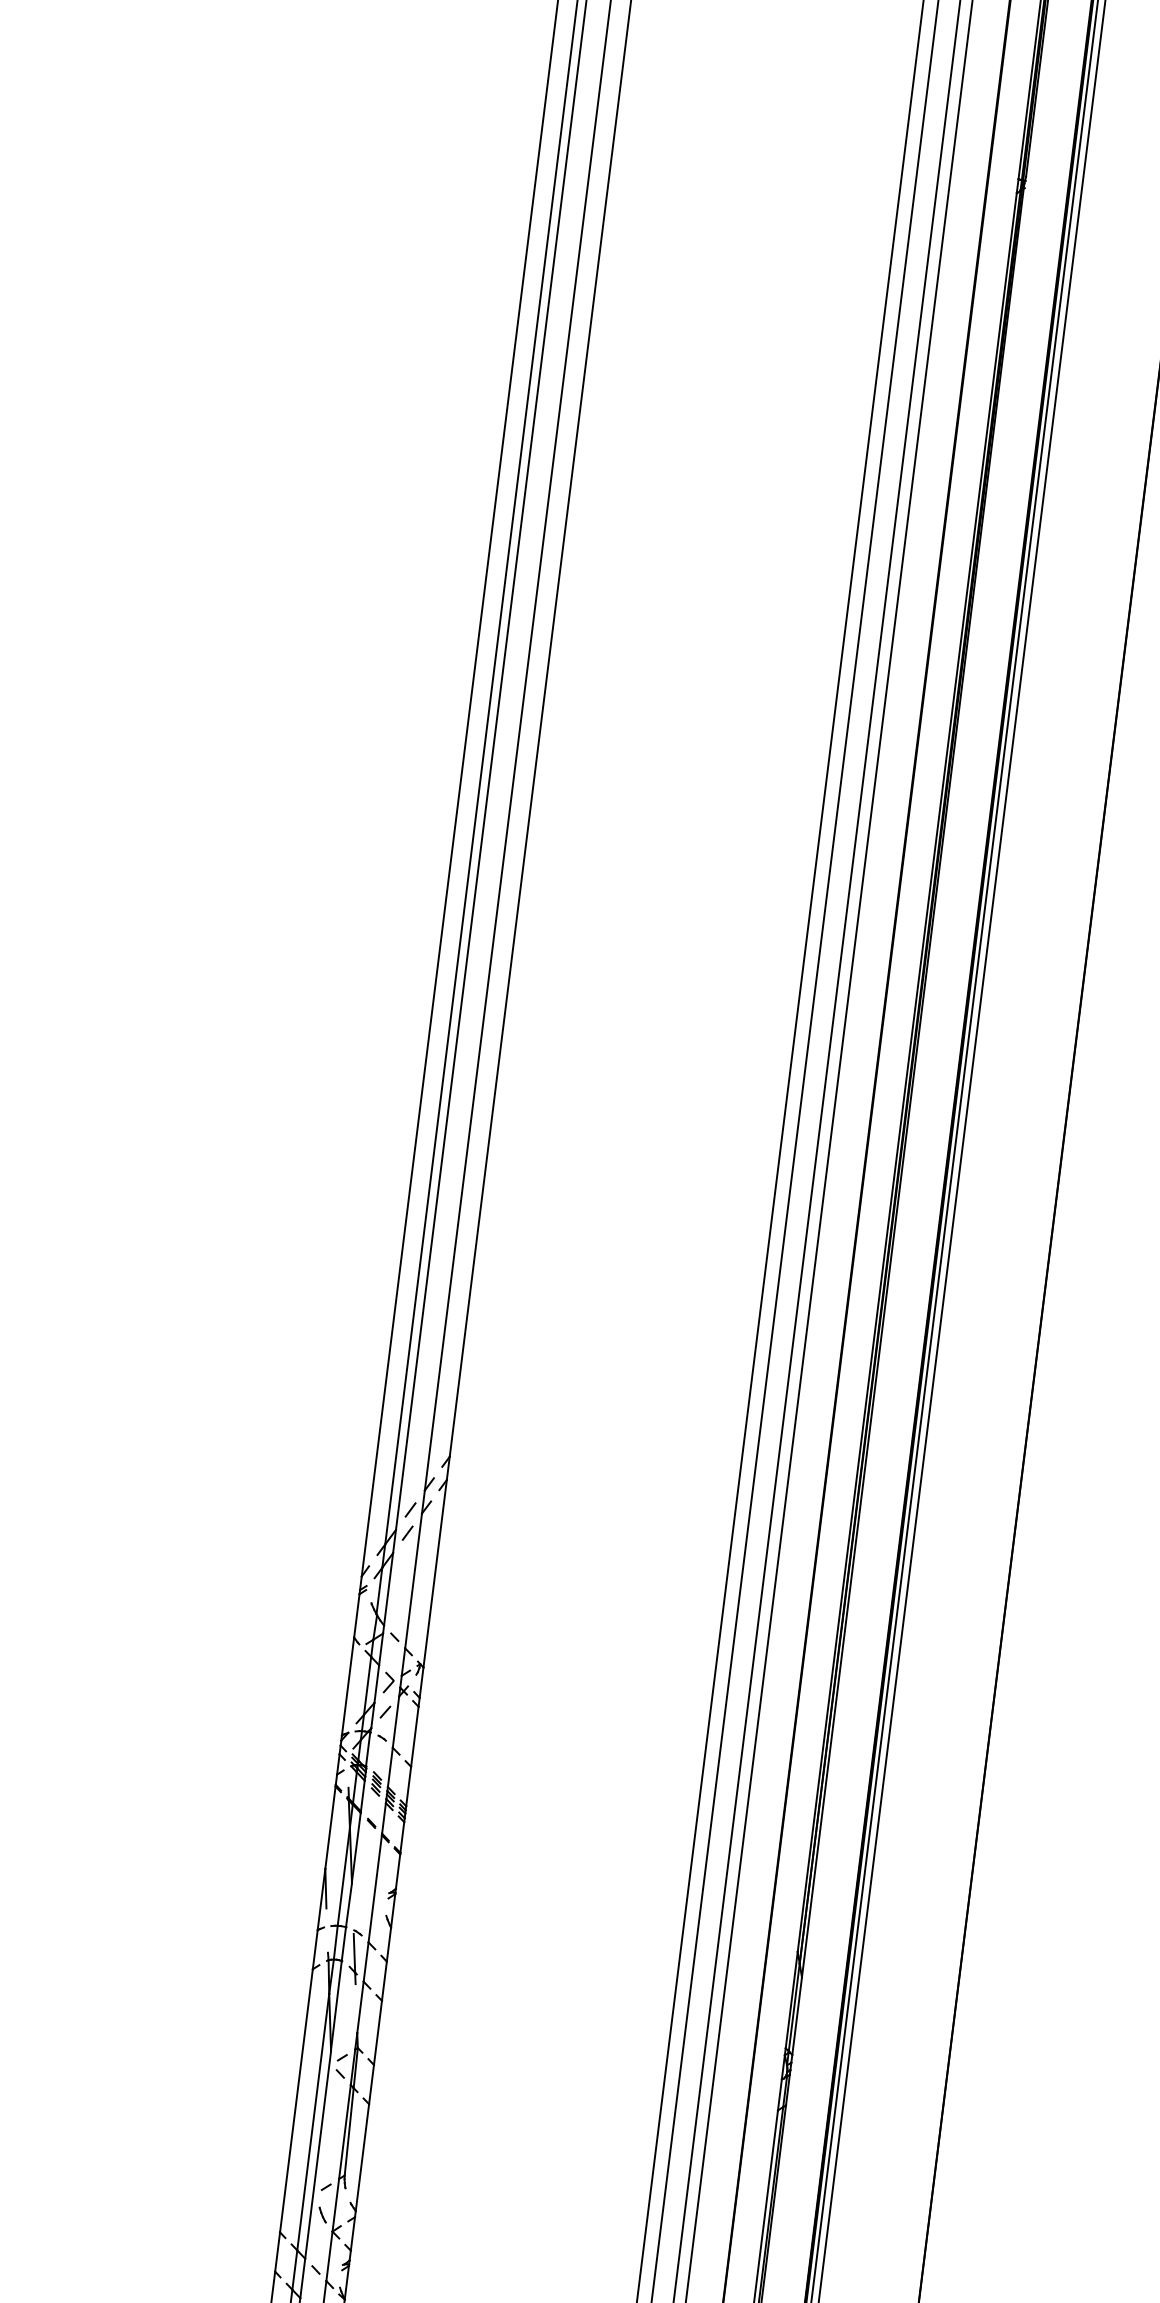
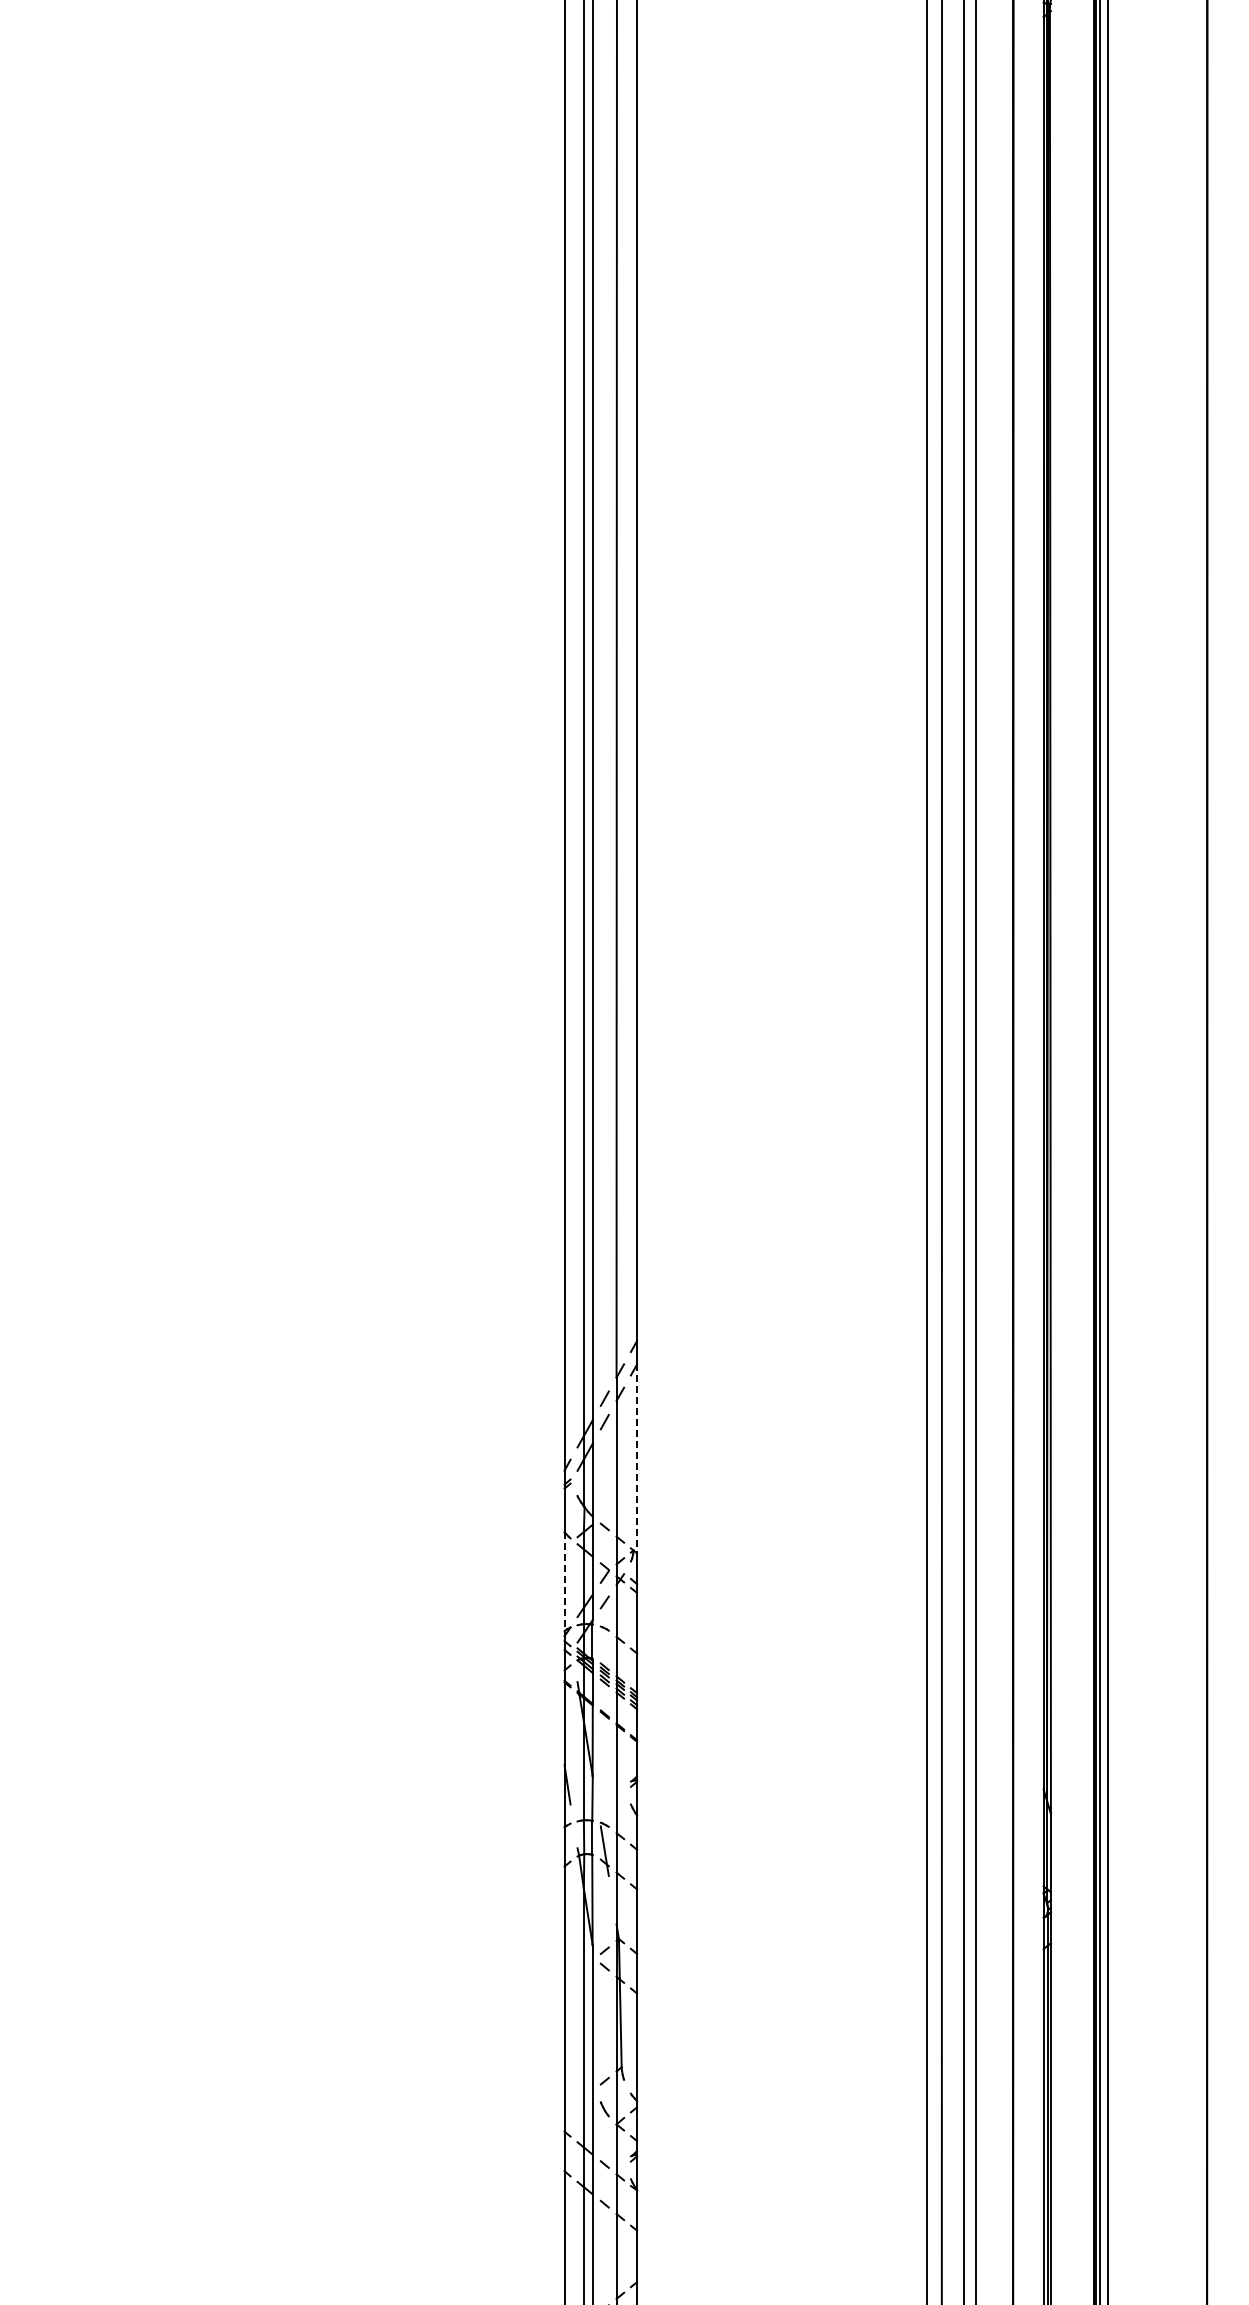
line: (435, 1574) -> (637, 1459), solid -> dashed
line: (347, 1687) -> (564, 1582), solid -> dashed

